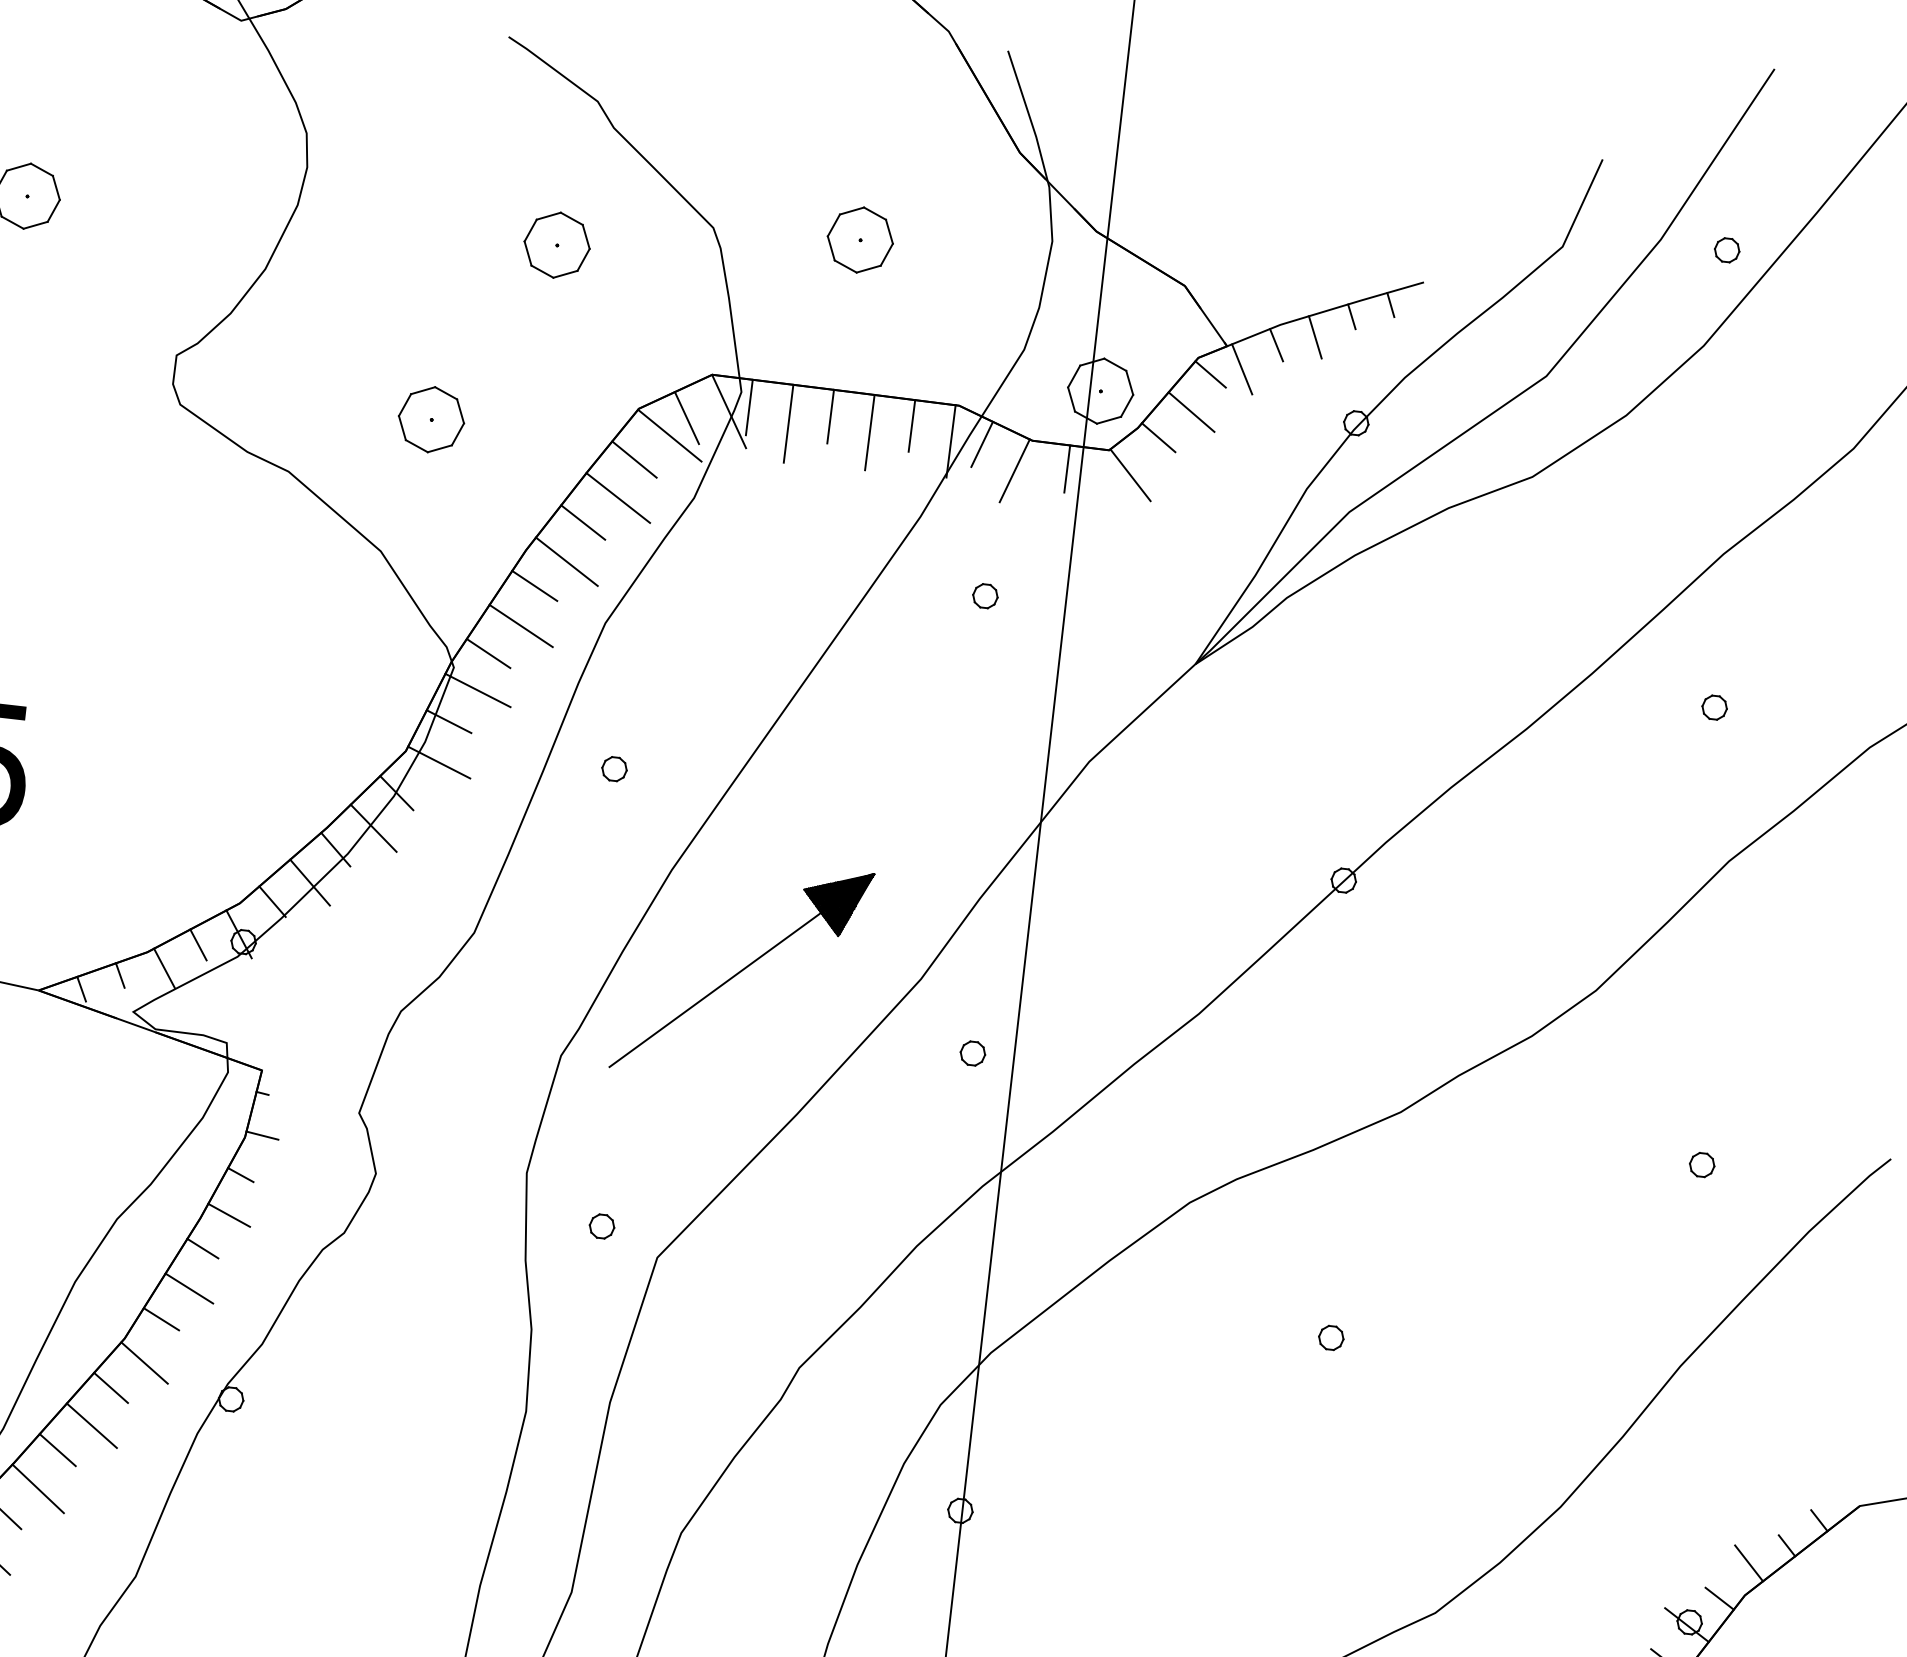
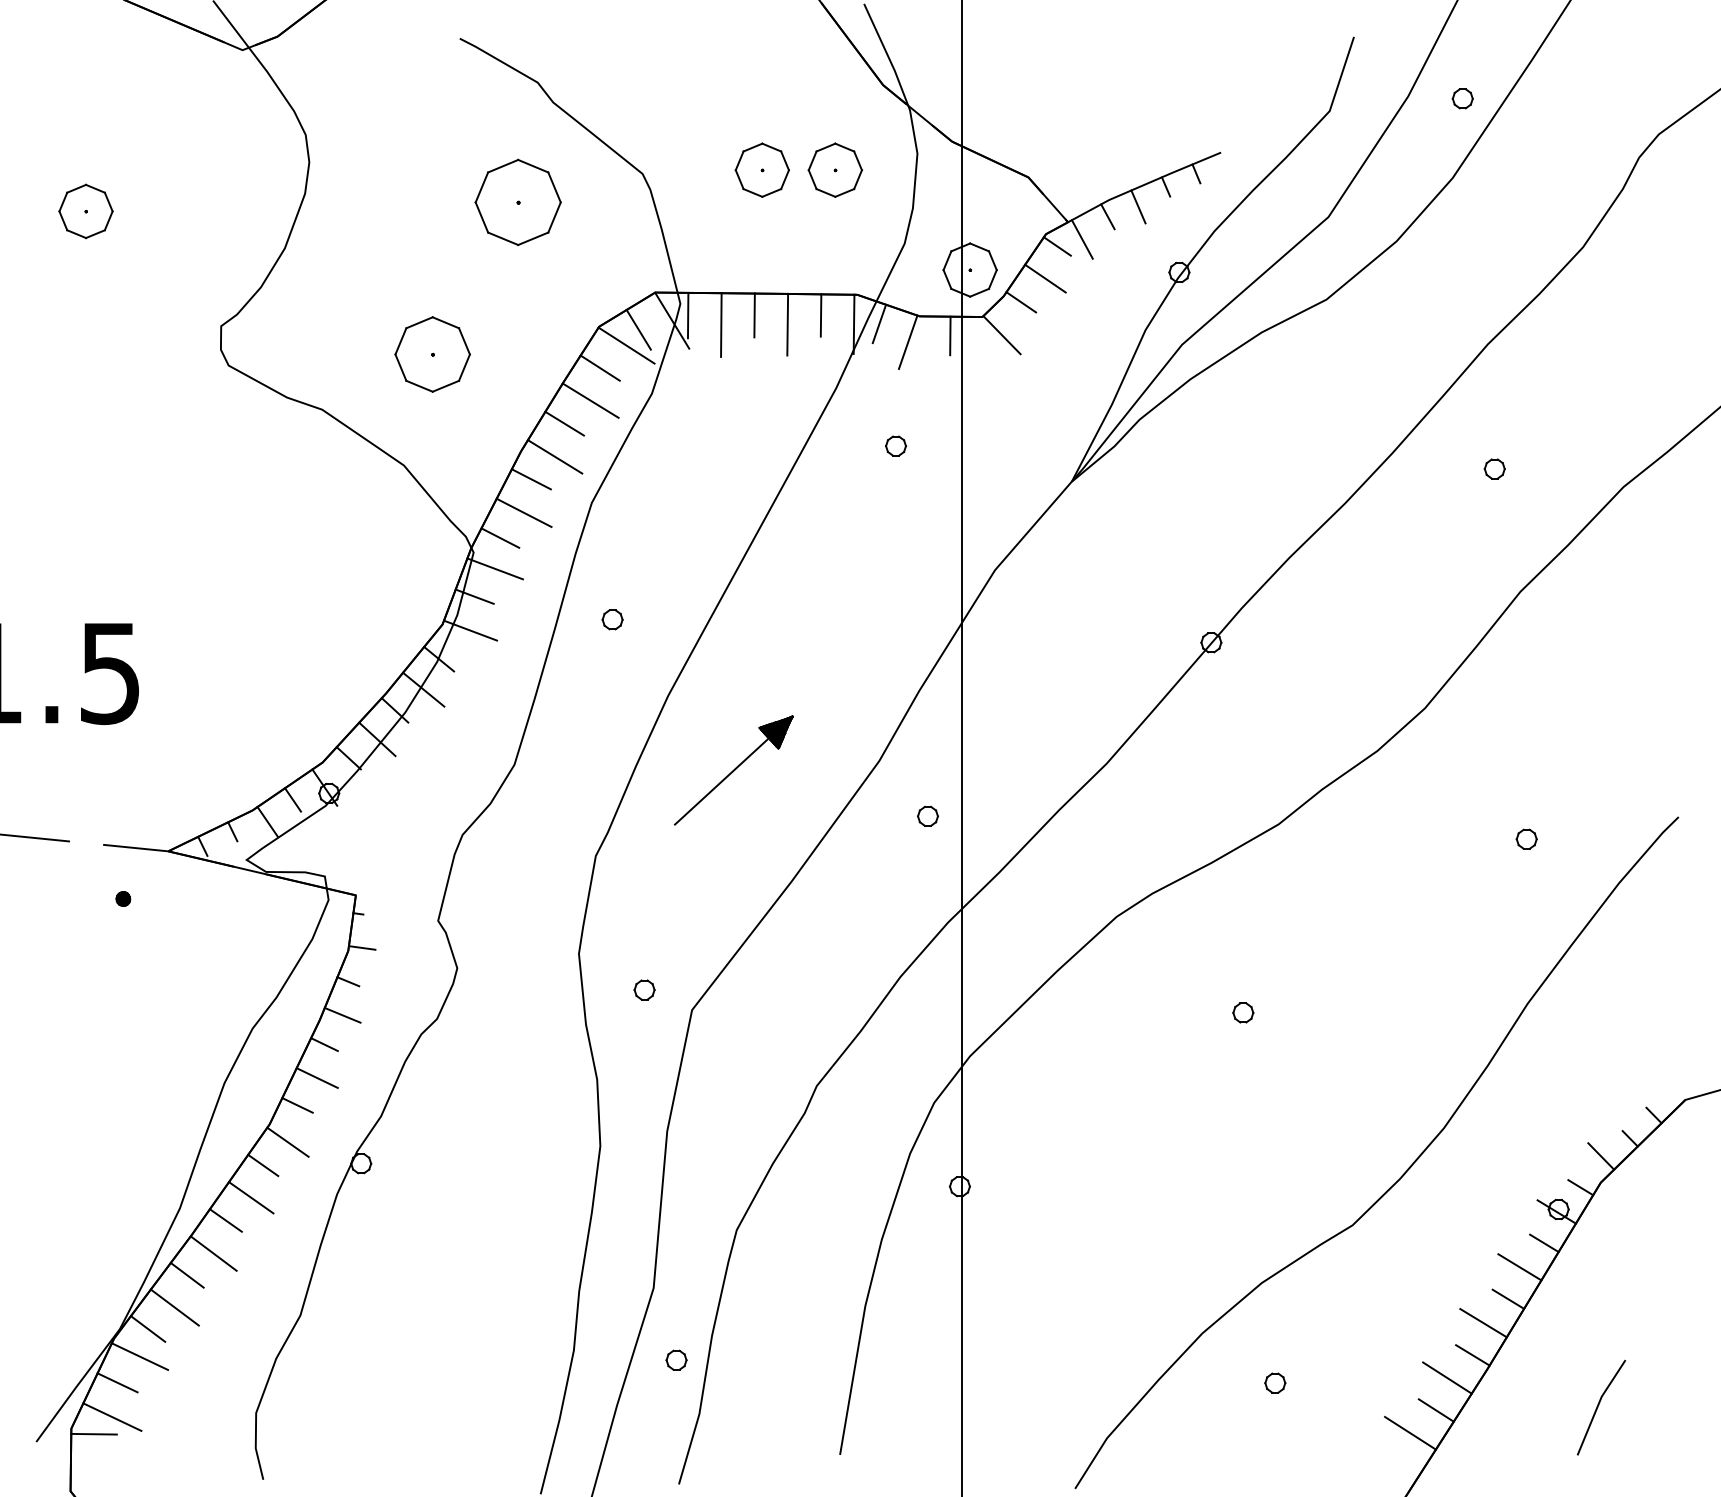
part: (556, 244) -> (517, 201), size x1.6
part: (948, 249) -> (834, 169), added
part: (431, 419) -> (432, 354), size x1.4
part: (741, 970) -> (733, 770), size x0.6

